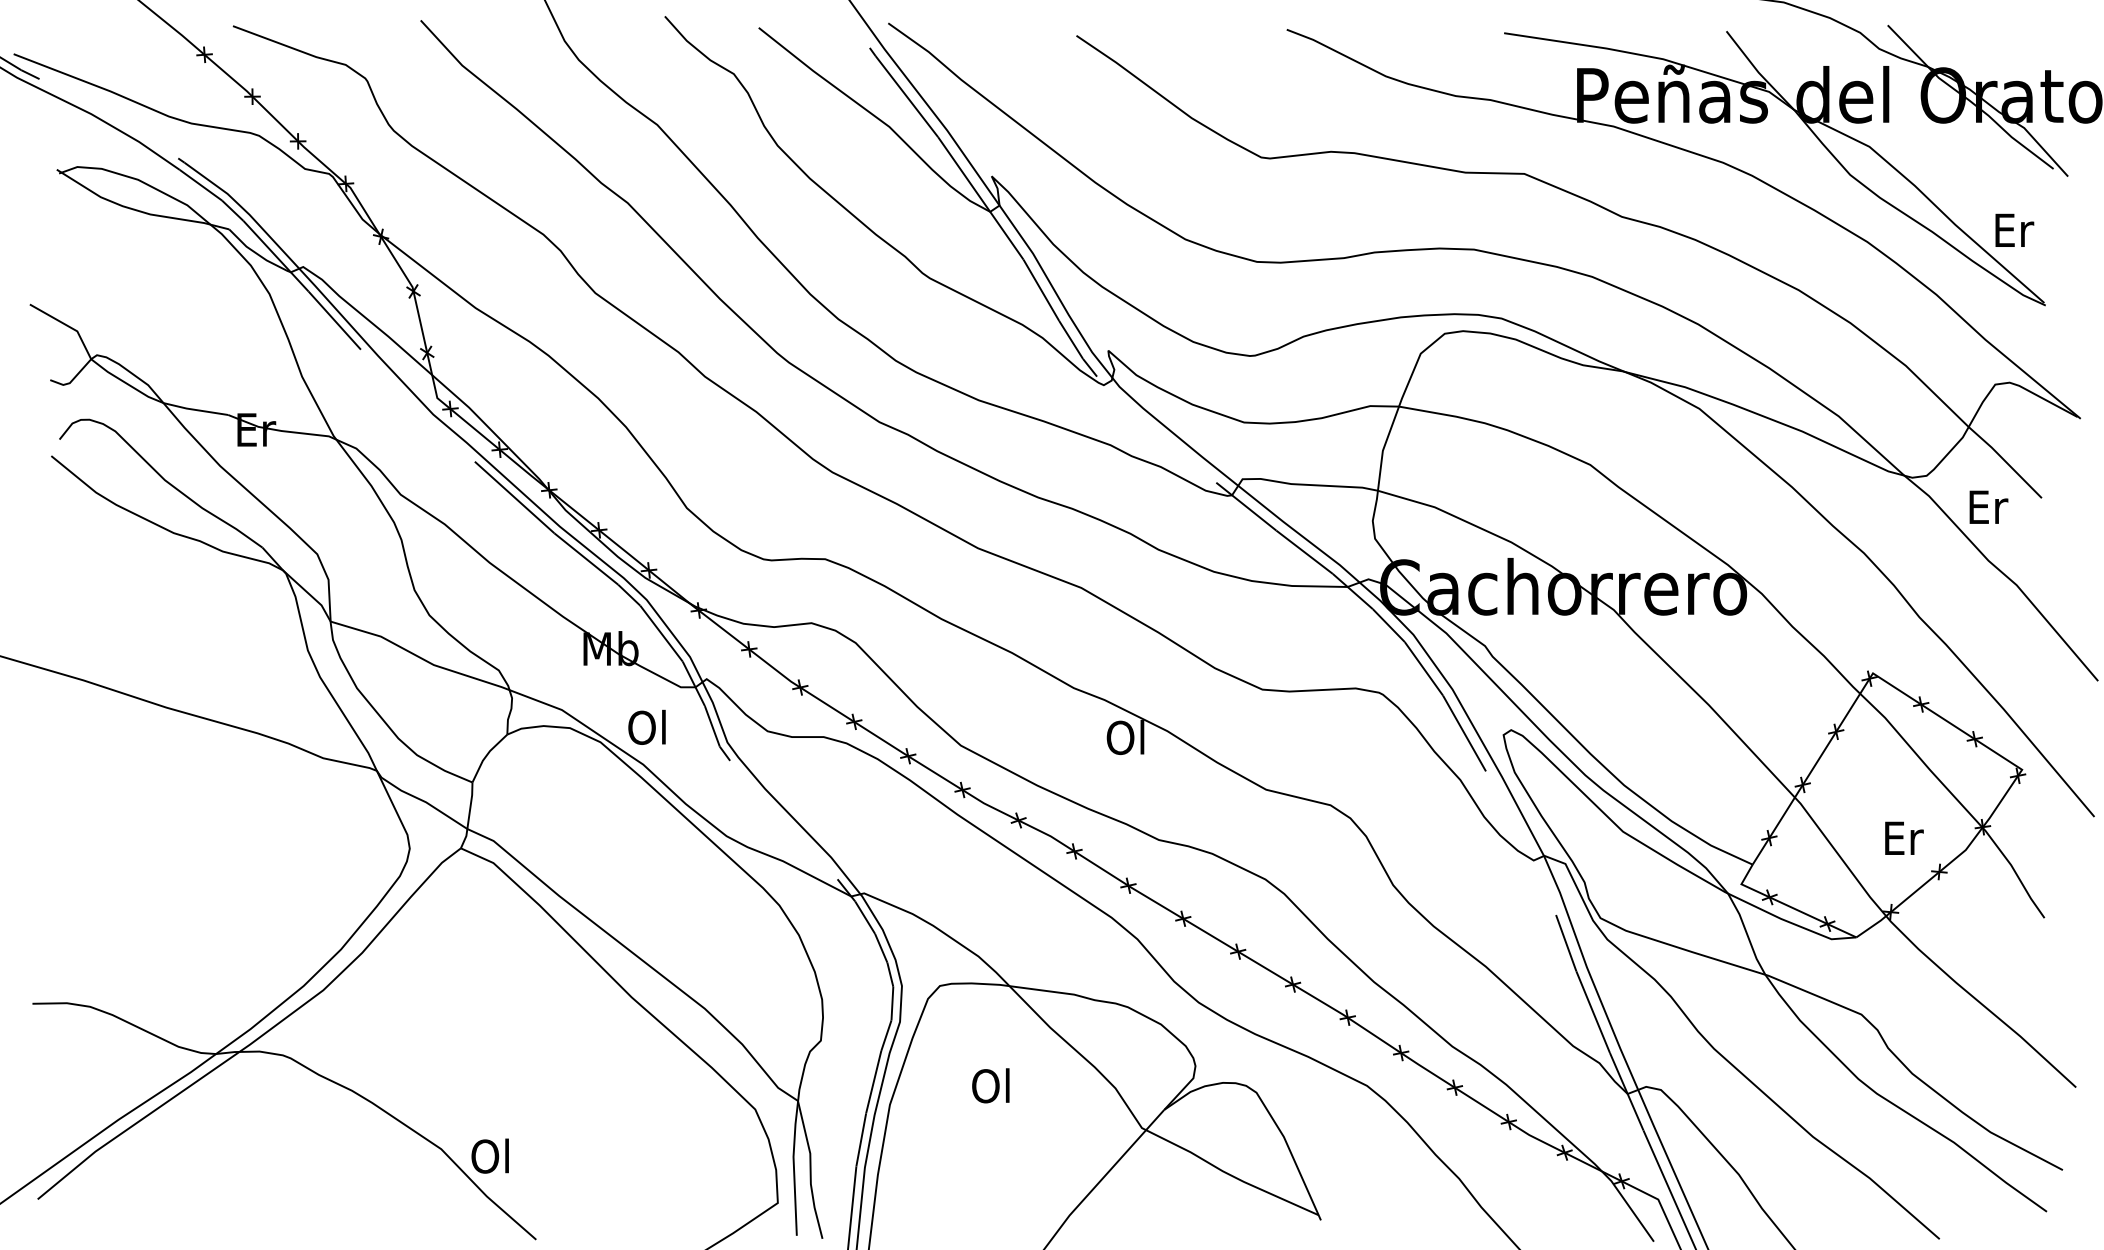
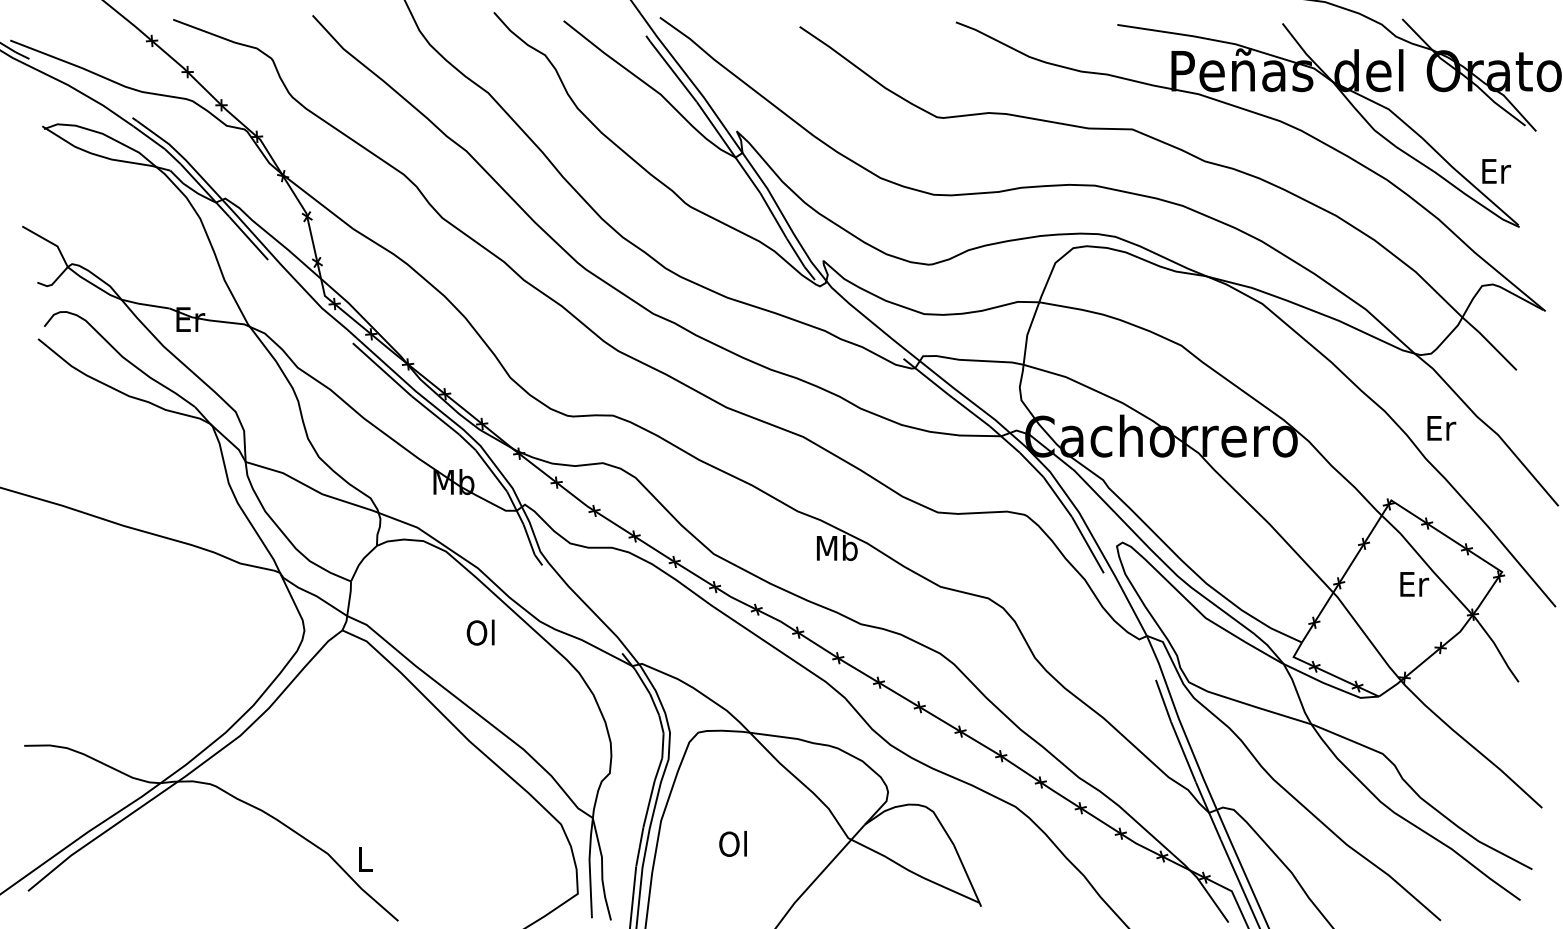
text: (1988, 506) -> (1441, 427), moved
text: (646, 726) -> (480, 632), moved
text: (1126, 737) -> (836, 548), Ol -> Mb
text: (1904, 837) -> (1414, 583), moved
text: (990, 1085) -> (732, 843), moved
text: (489, 1155) -> (363, 858), Ol -> L

